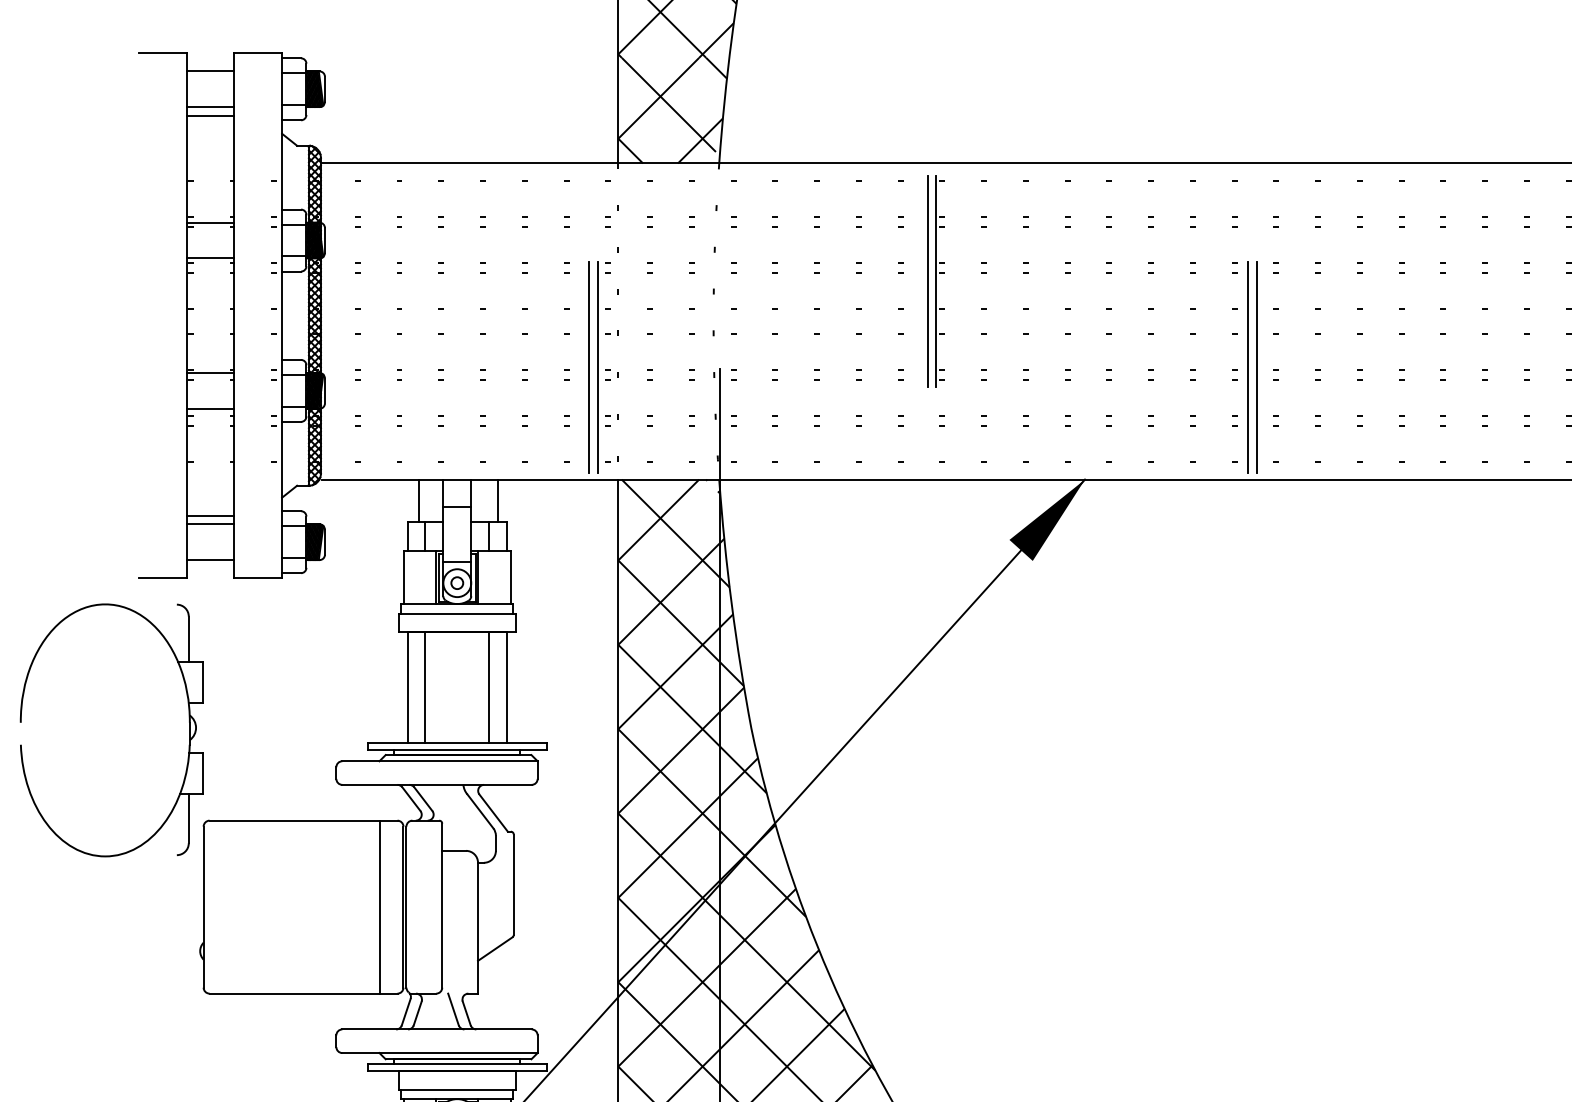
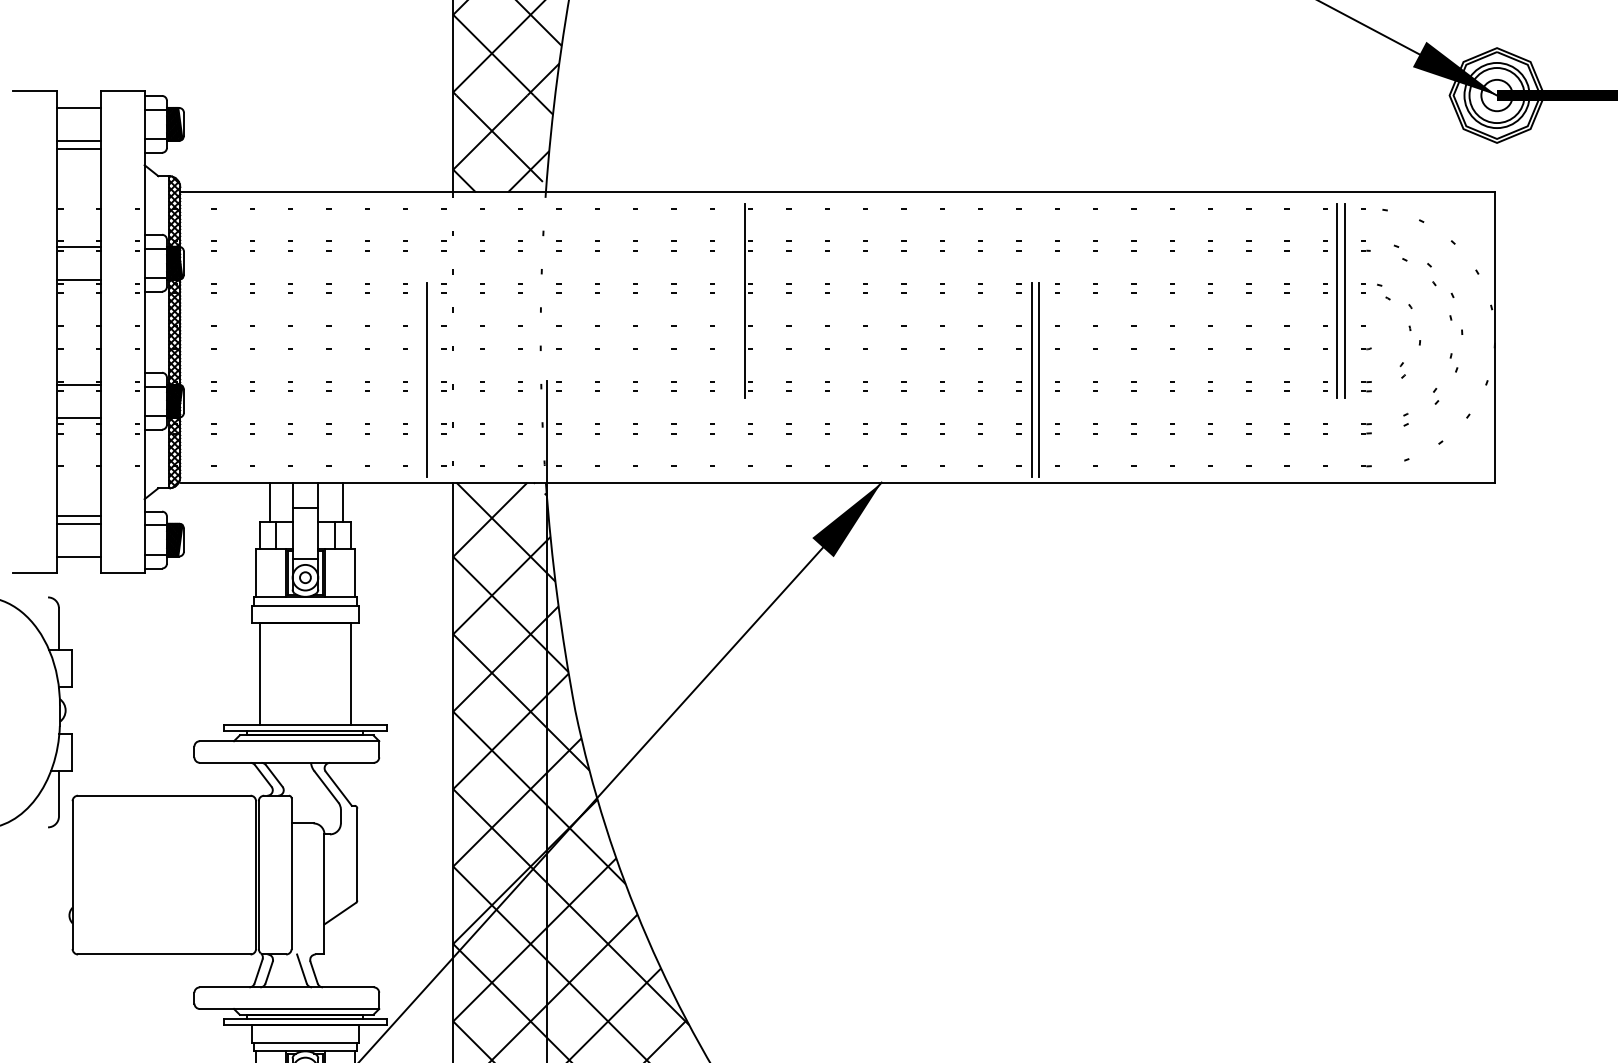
line: (927, 281) -> (737, 300), removed
line: (597, 367) -> (434, 379), removed
line: (424, 687) -> (275, 673), removed
line: (490, 687) -> (335, 673), removed
line: (380, 906) -> (234, 874), removed

